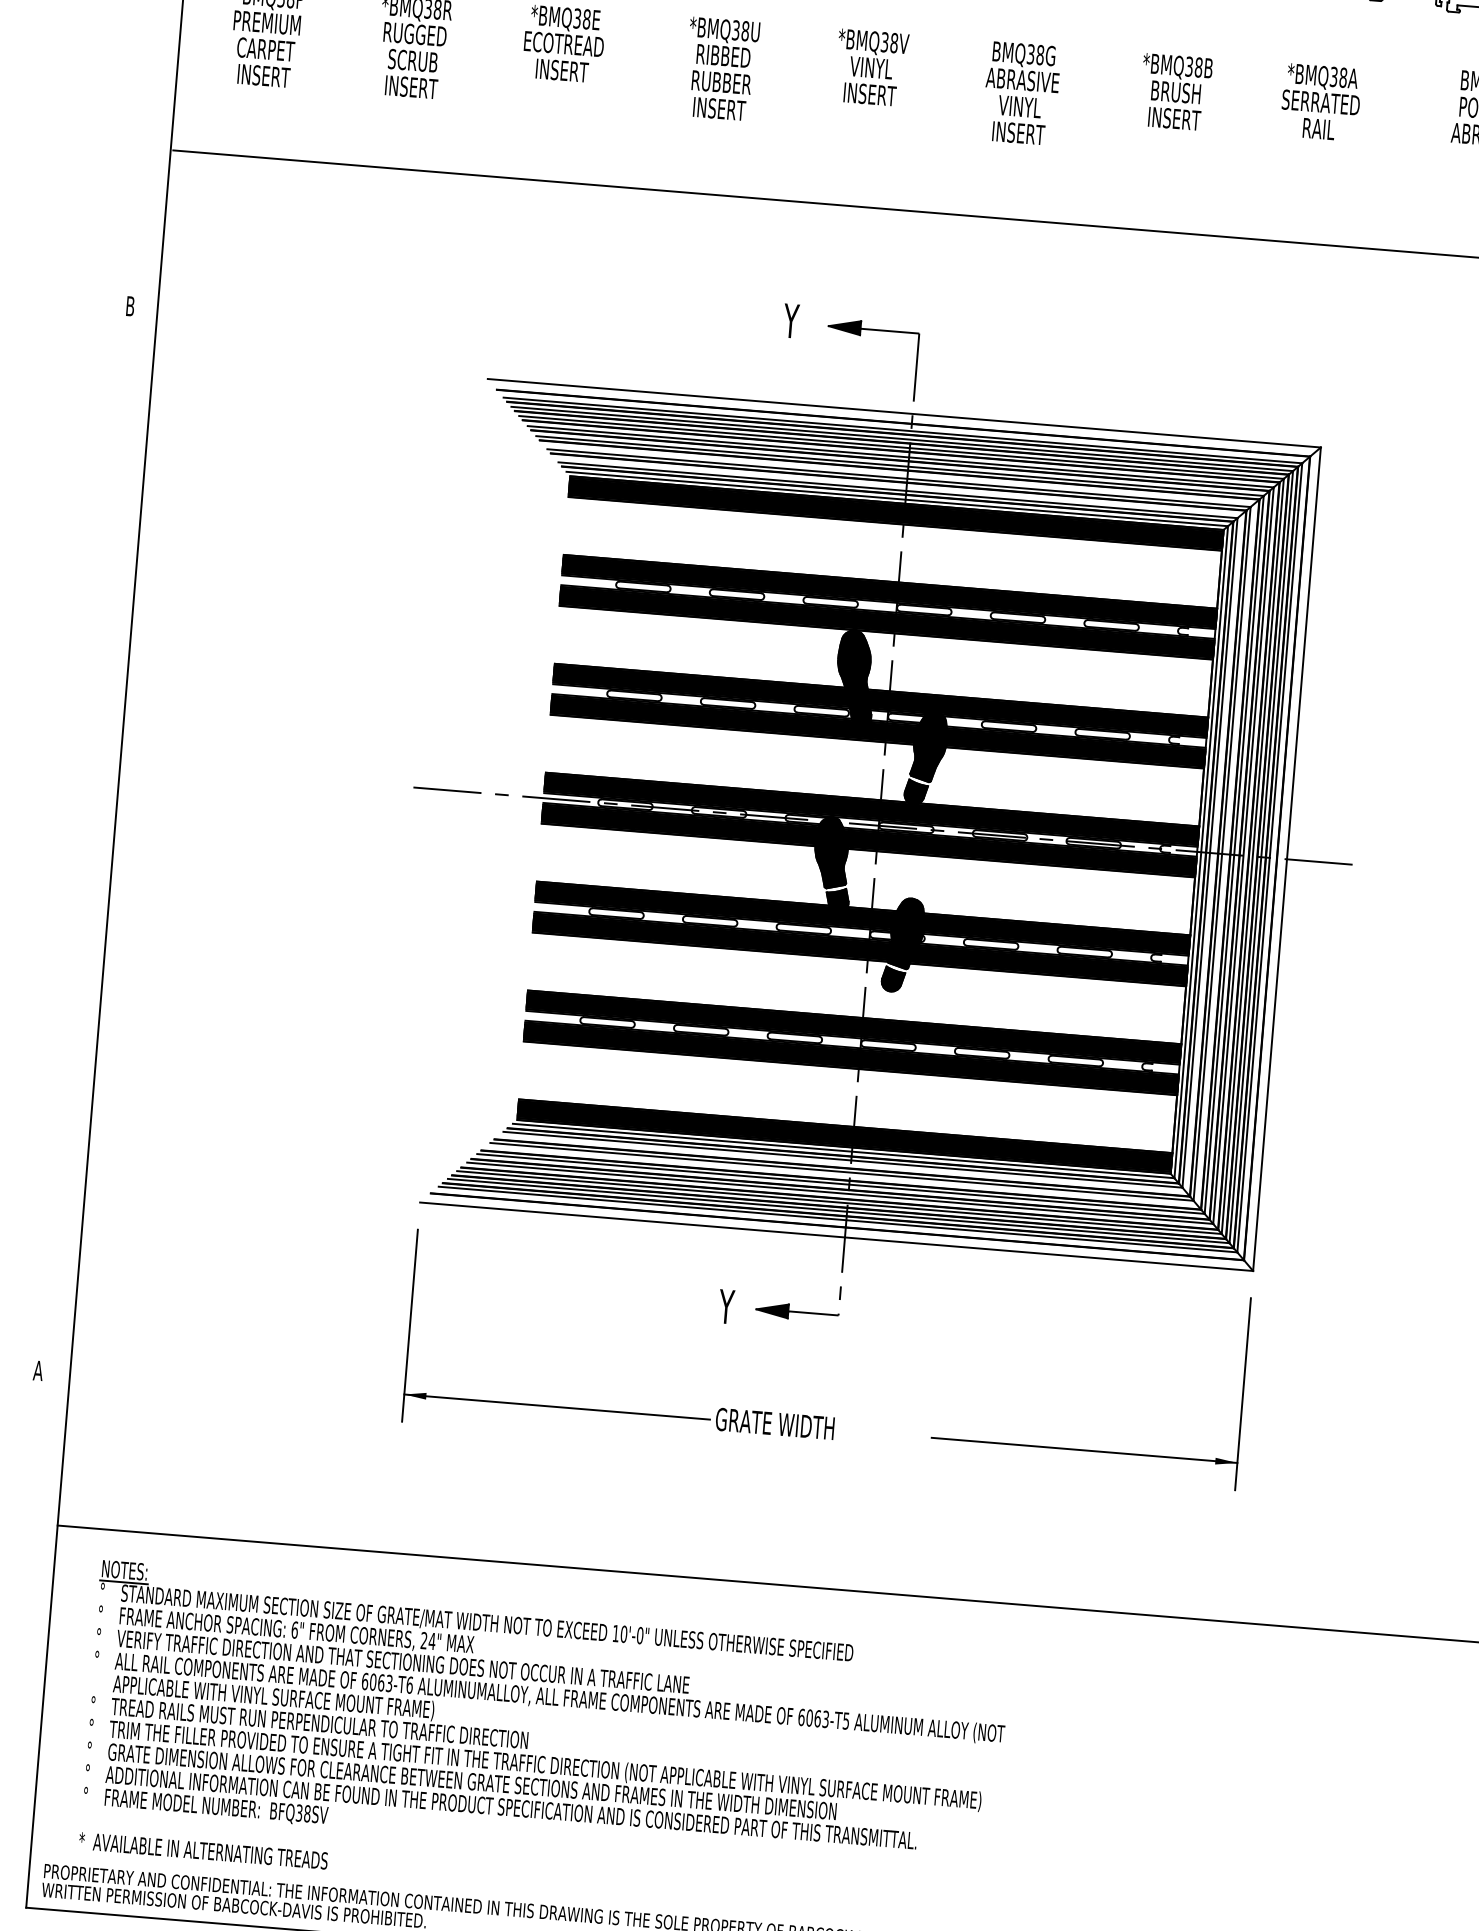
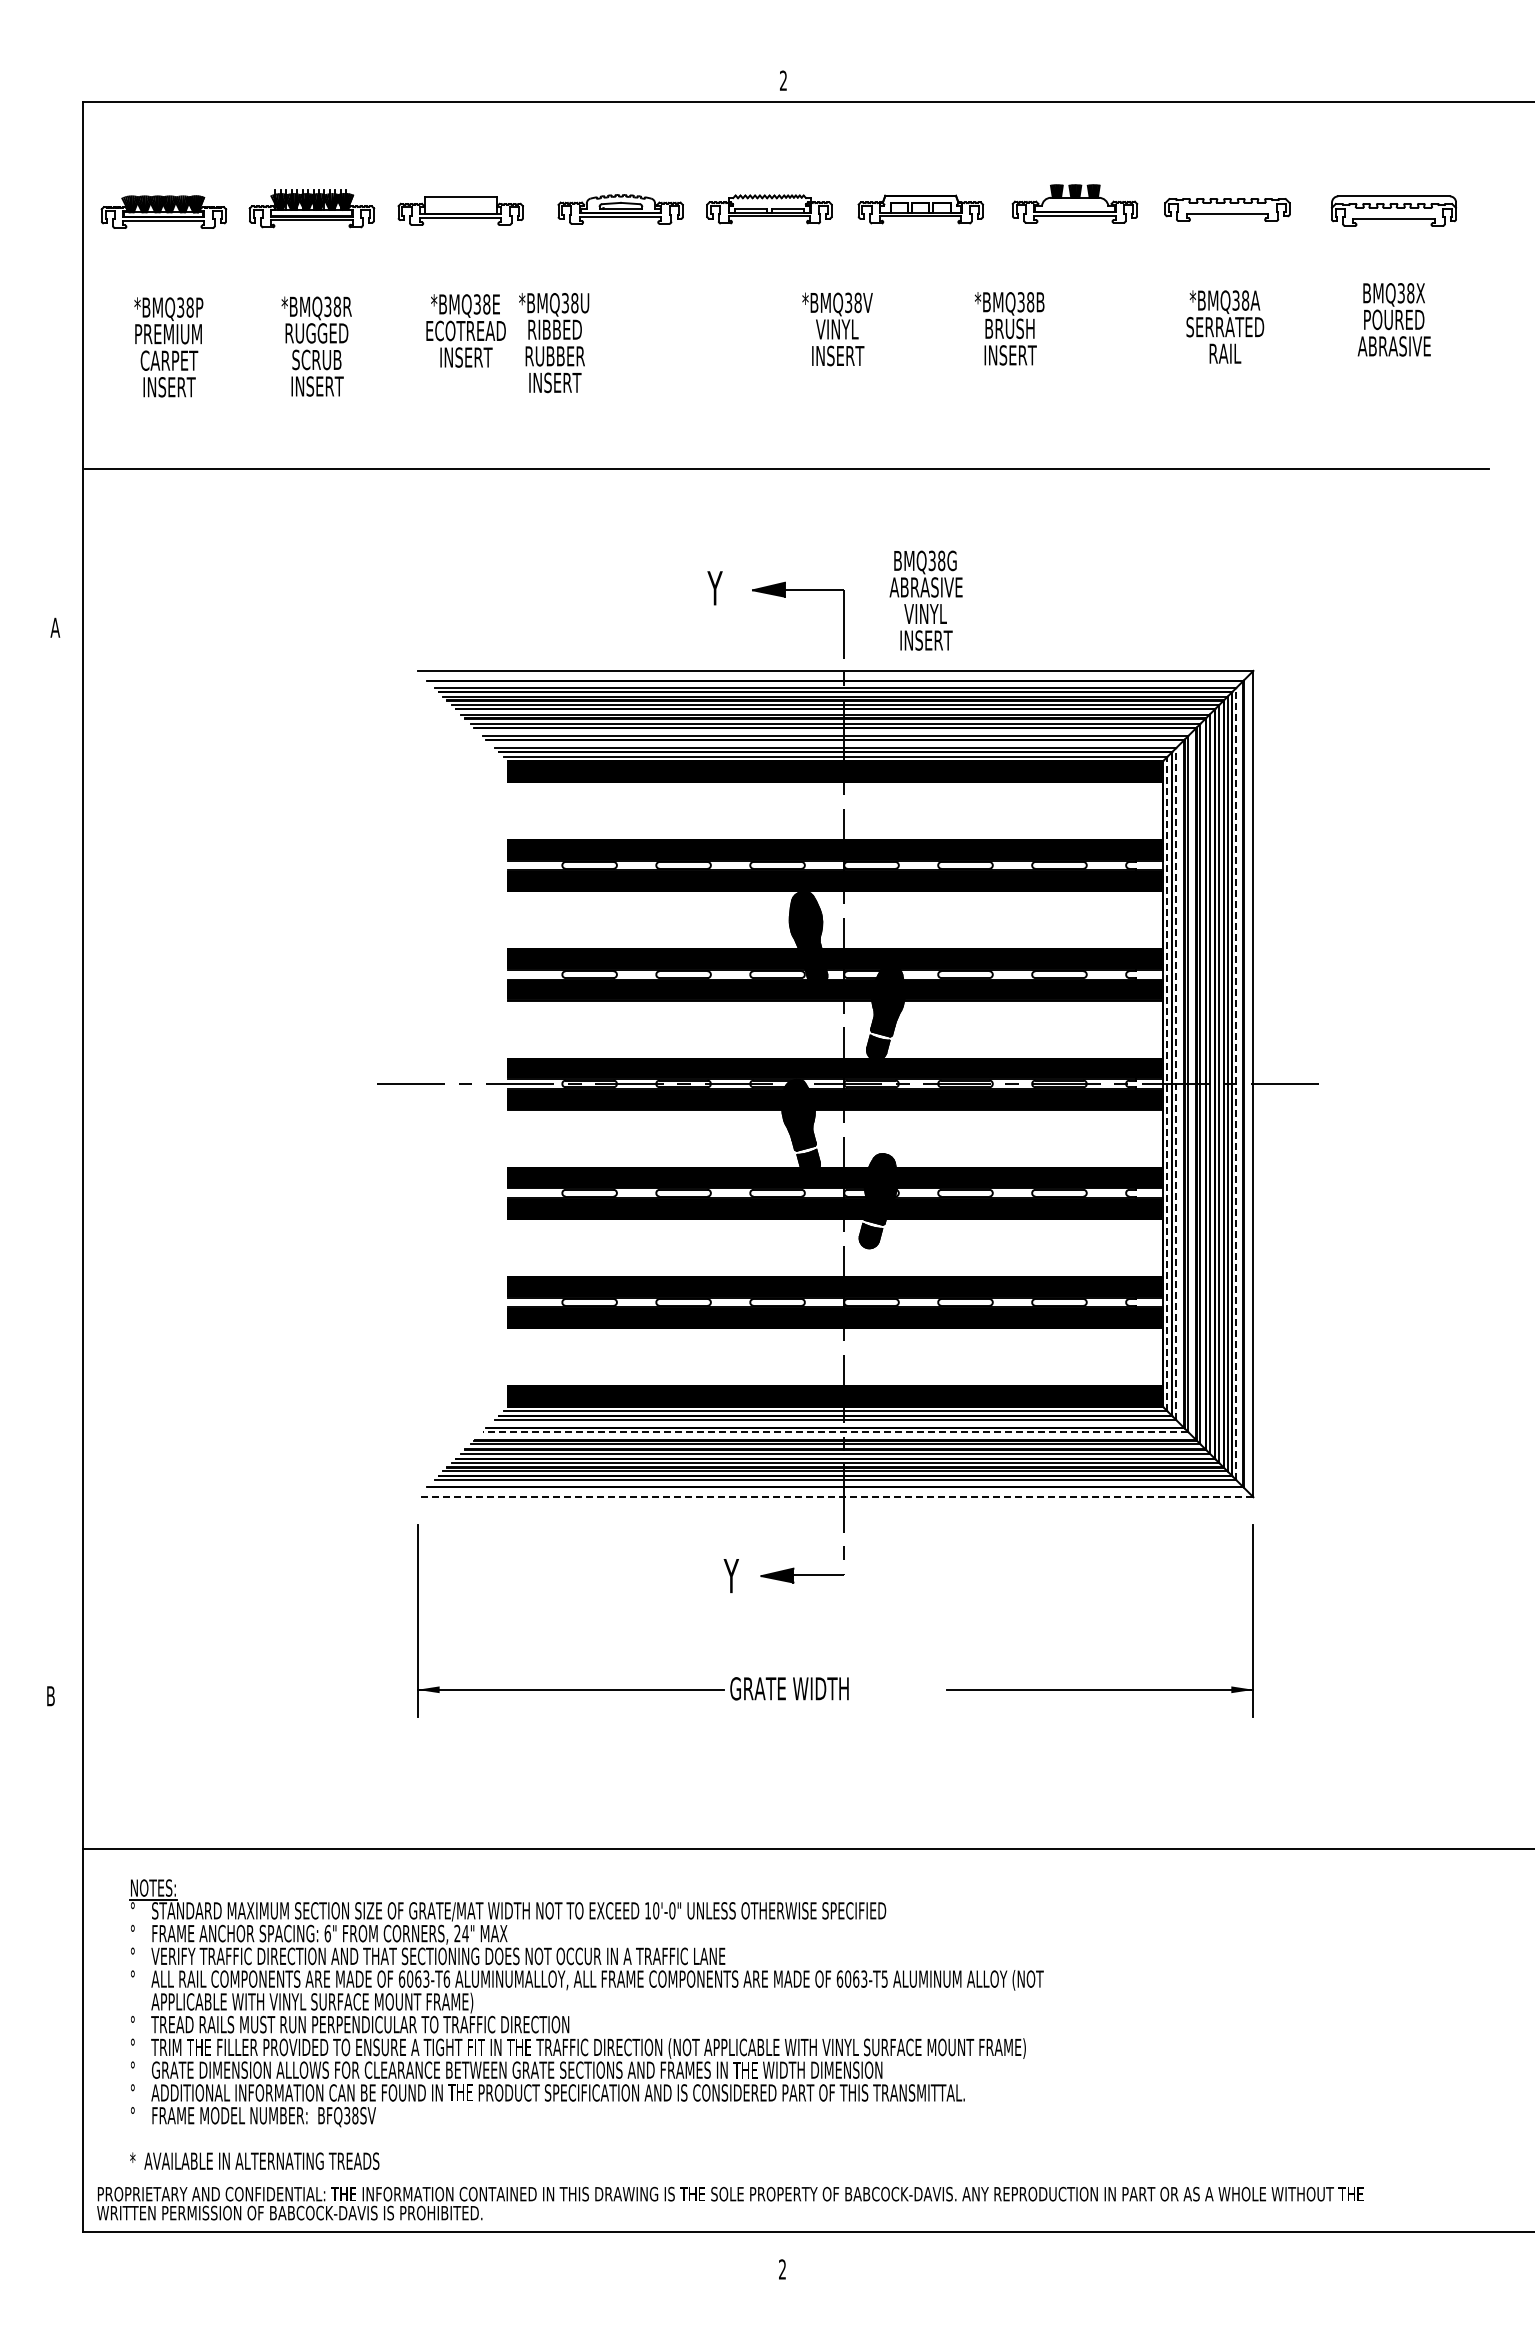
text: (871, 67) -> (837, 329), moved
text: (721, 69) -> (554, 343), moved
text: (1175, 91) -> (1009, 328), moved
text: (1020, 93) -> (925, 600), moved
text: (130, 306) -> (55, 627), B -> A
line: (1201, 851) -> (1167, 1083), solid -> dashed
line: (1210, 853) -> (1176, 1084), solid -> dashed
line: (1270, 858) -> (1236, 1084), solid -> dashed
line: (841, 1172) -> (835, 1432), solid -> dashed
line: (836, 1237) -> (835, 1497), solid -> dashed
text: (37, 1371) -> (50, 1696), A -> B

